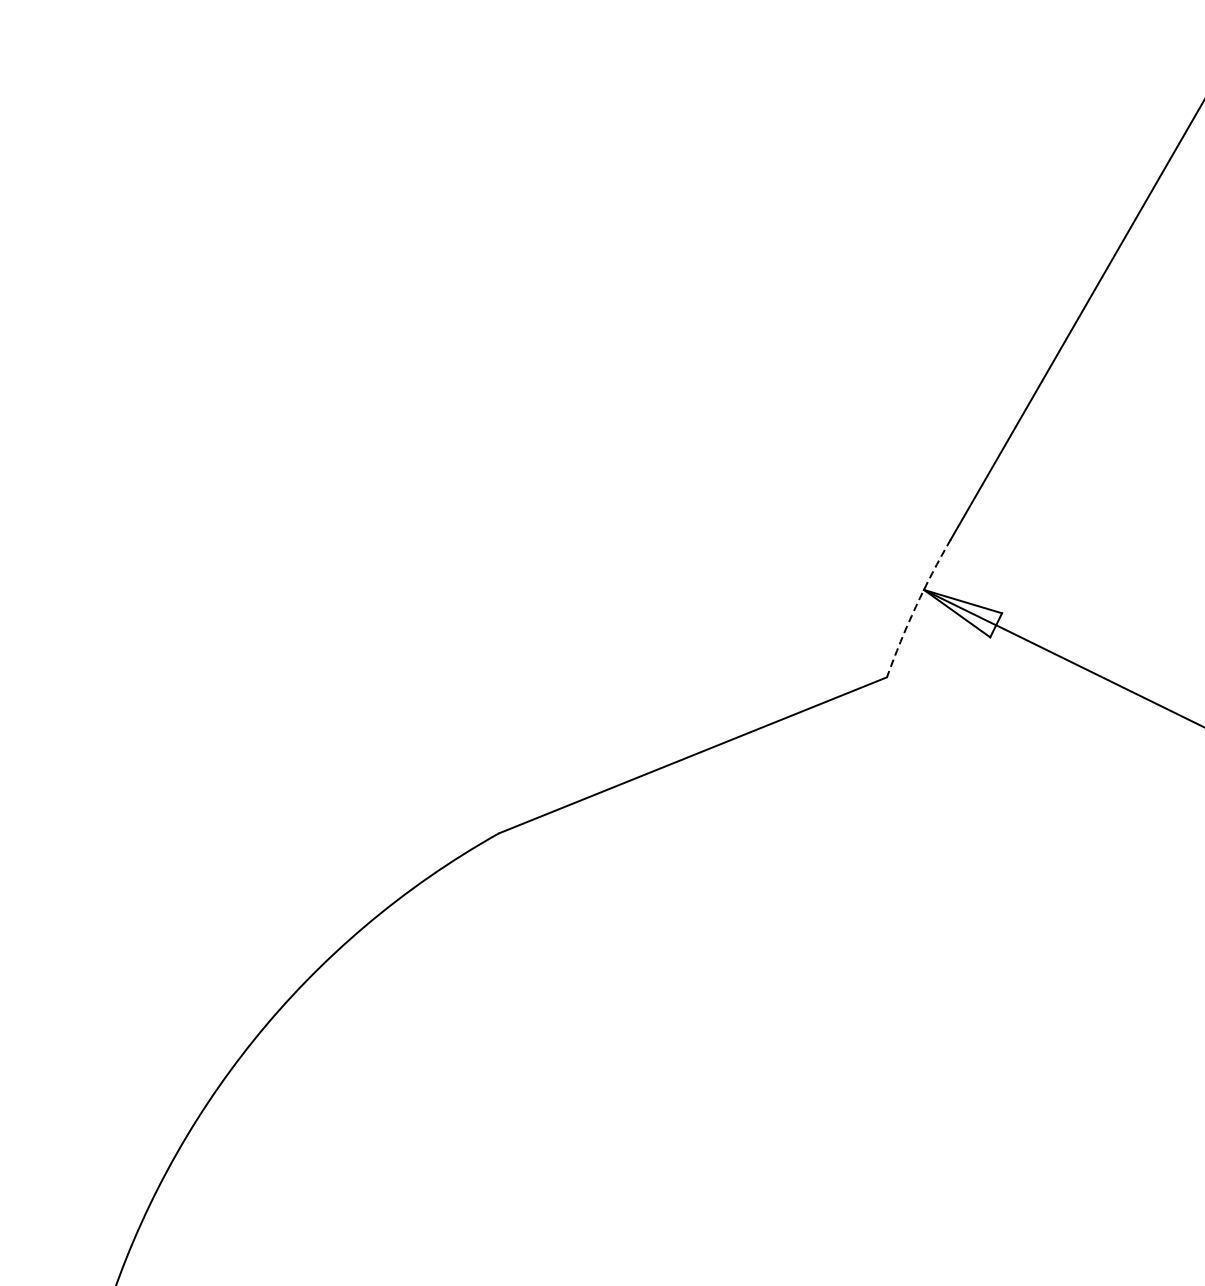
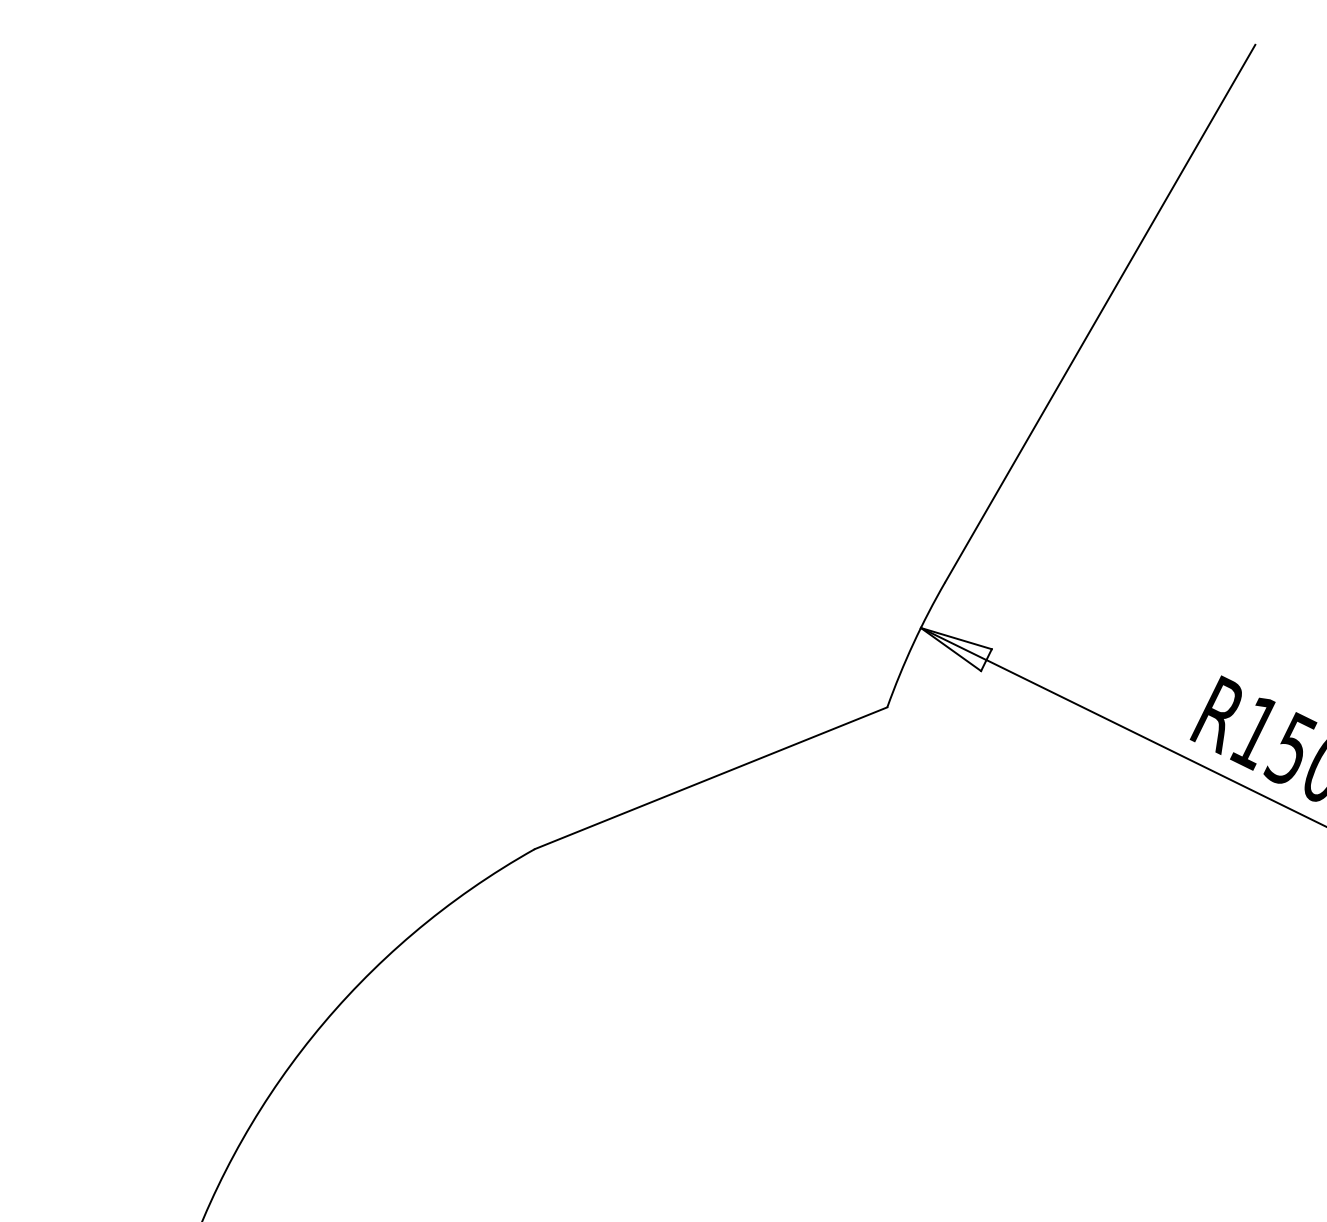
arc: (915, 607) -> (913, 643), dashed -> solid

